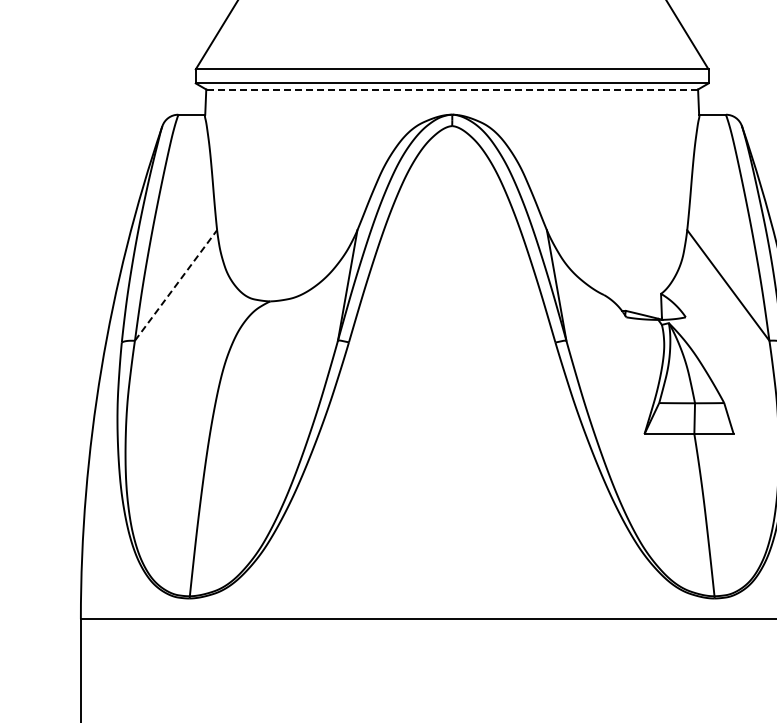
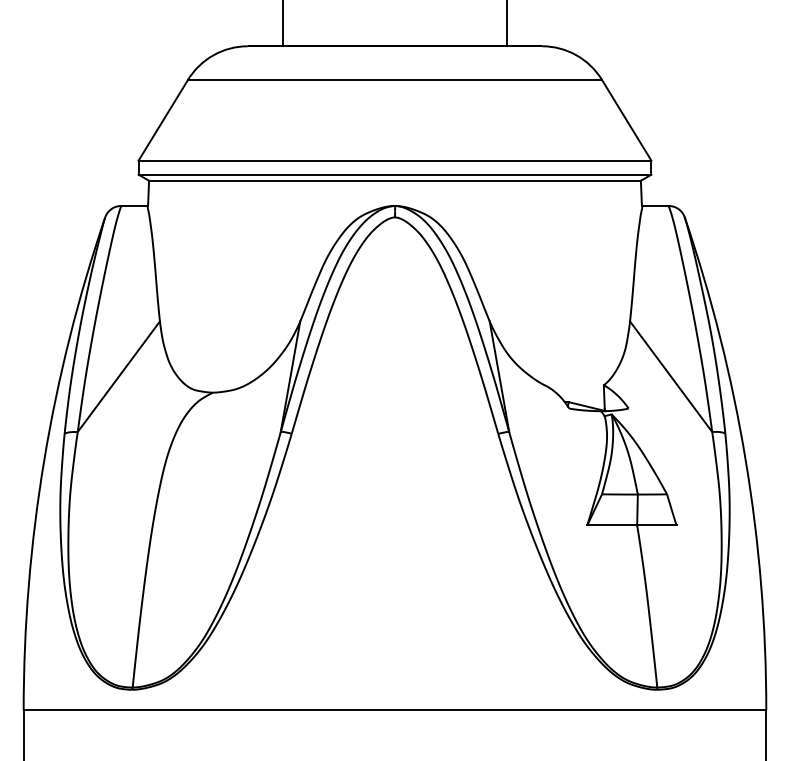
line: (451, 89) -> (394, 180), dashed -> solid
line: (175, 285) -> (118, 376), dashed -> solid

